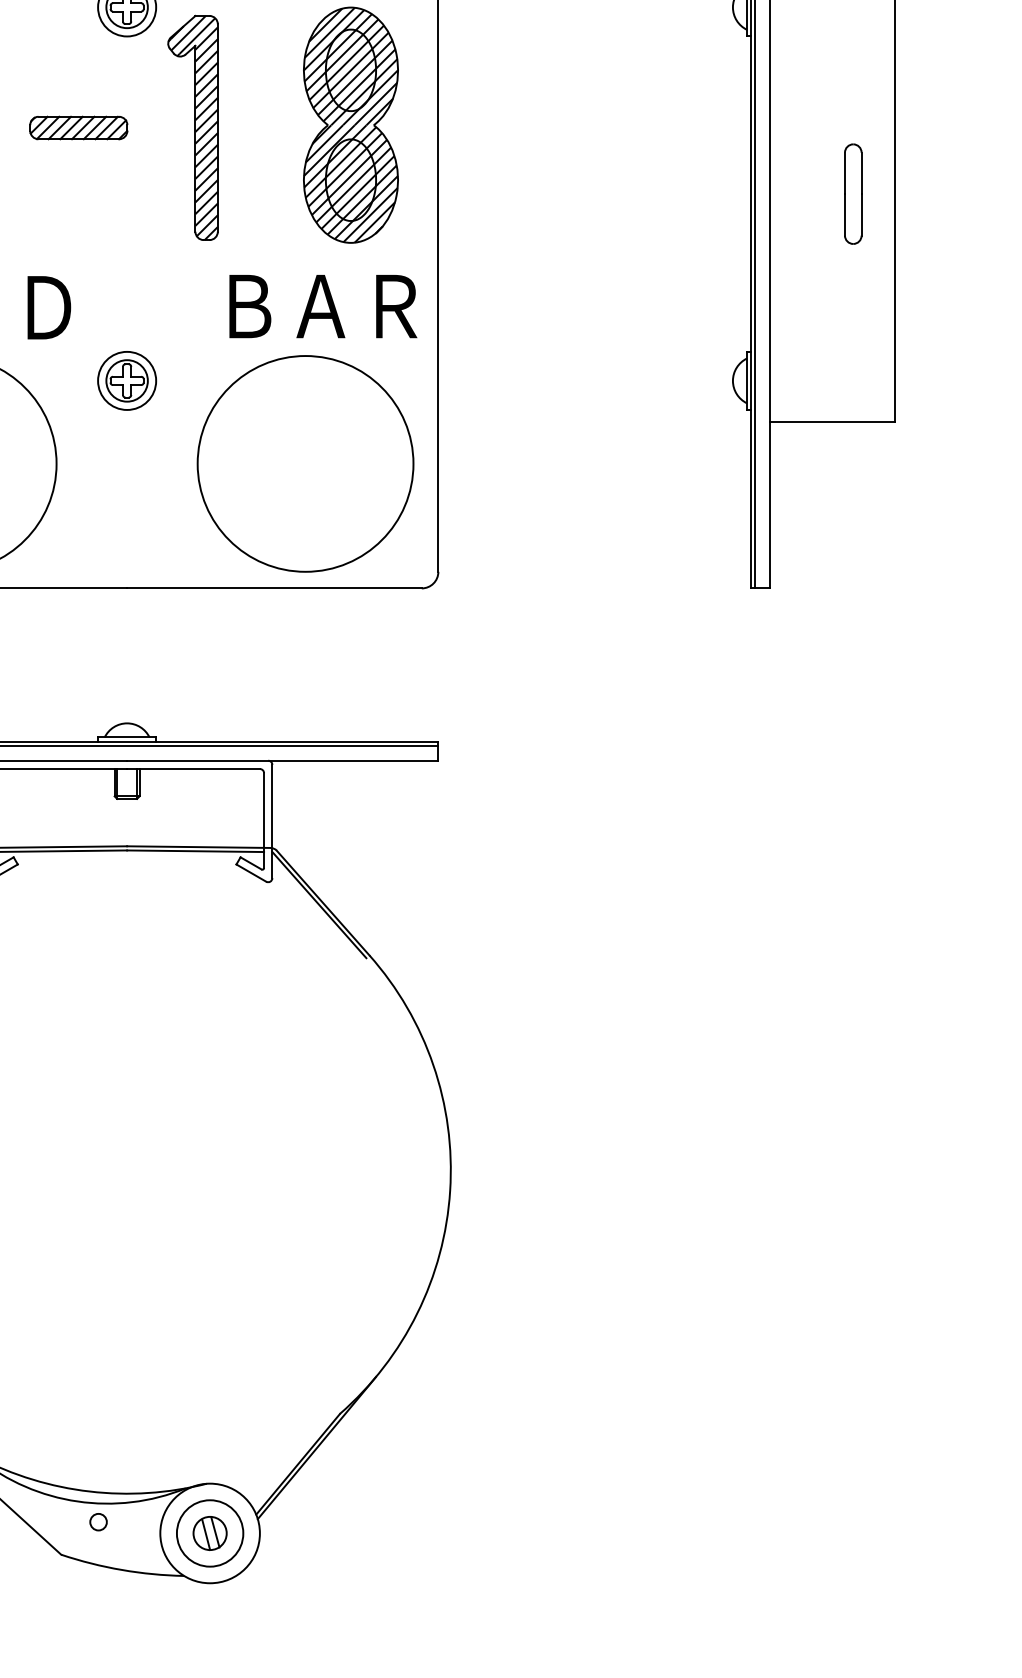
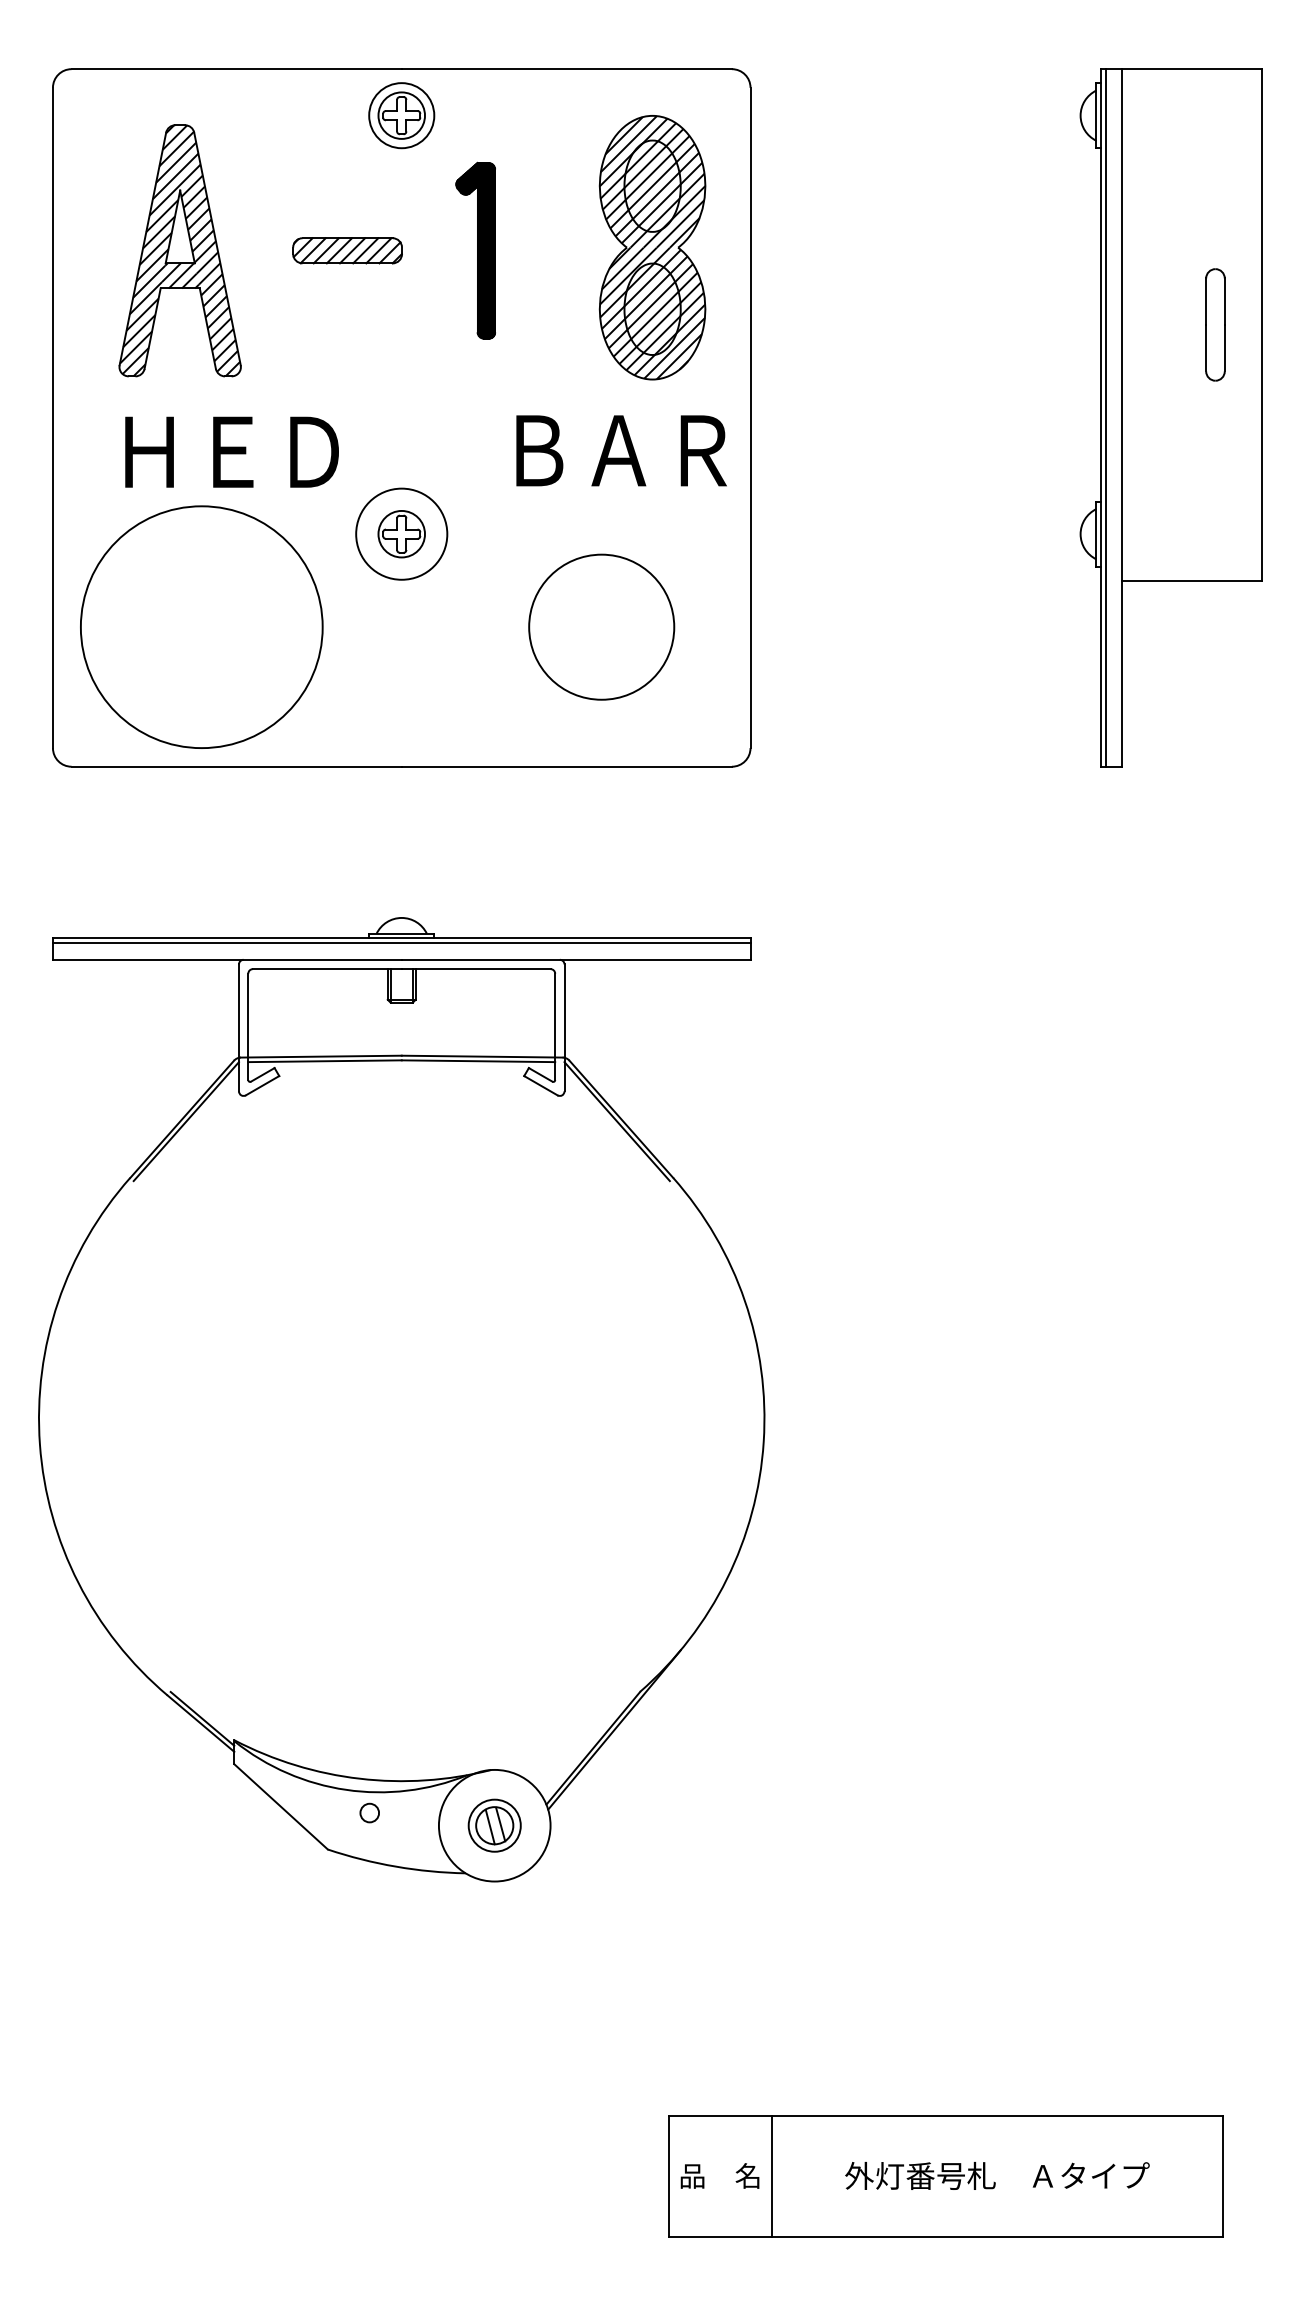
part: (192, 127) -> (475, 250), size x0.7
circle: (126, 380) -> (401, 533), size x1.4
circle: (305, 464) -> (601, 627), size x0.6
circle: (209, 1533) -> (494, 1825), size x0.7

